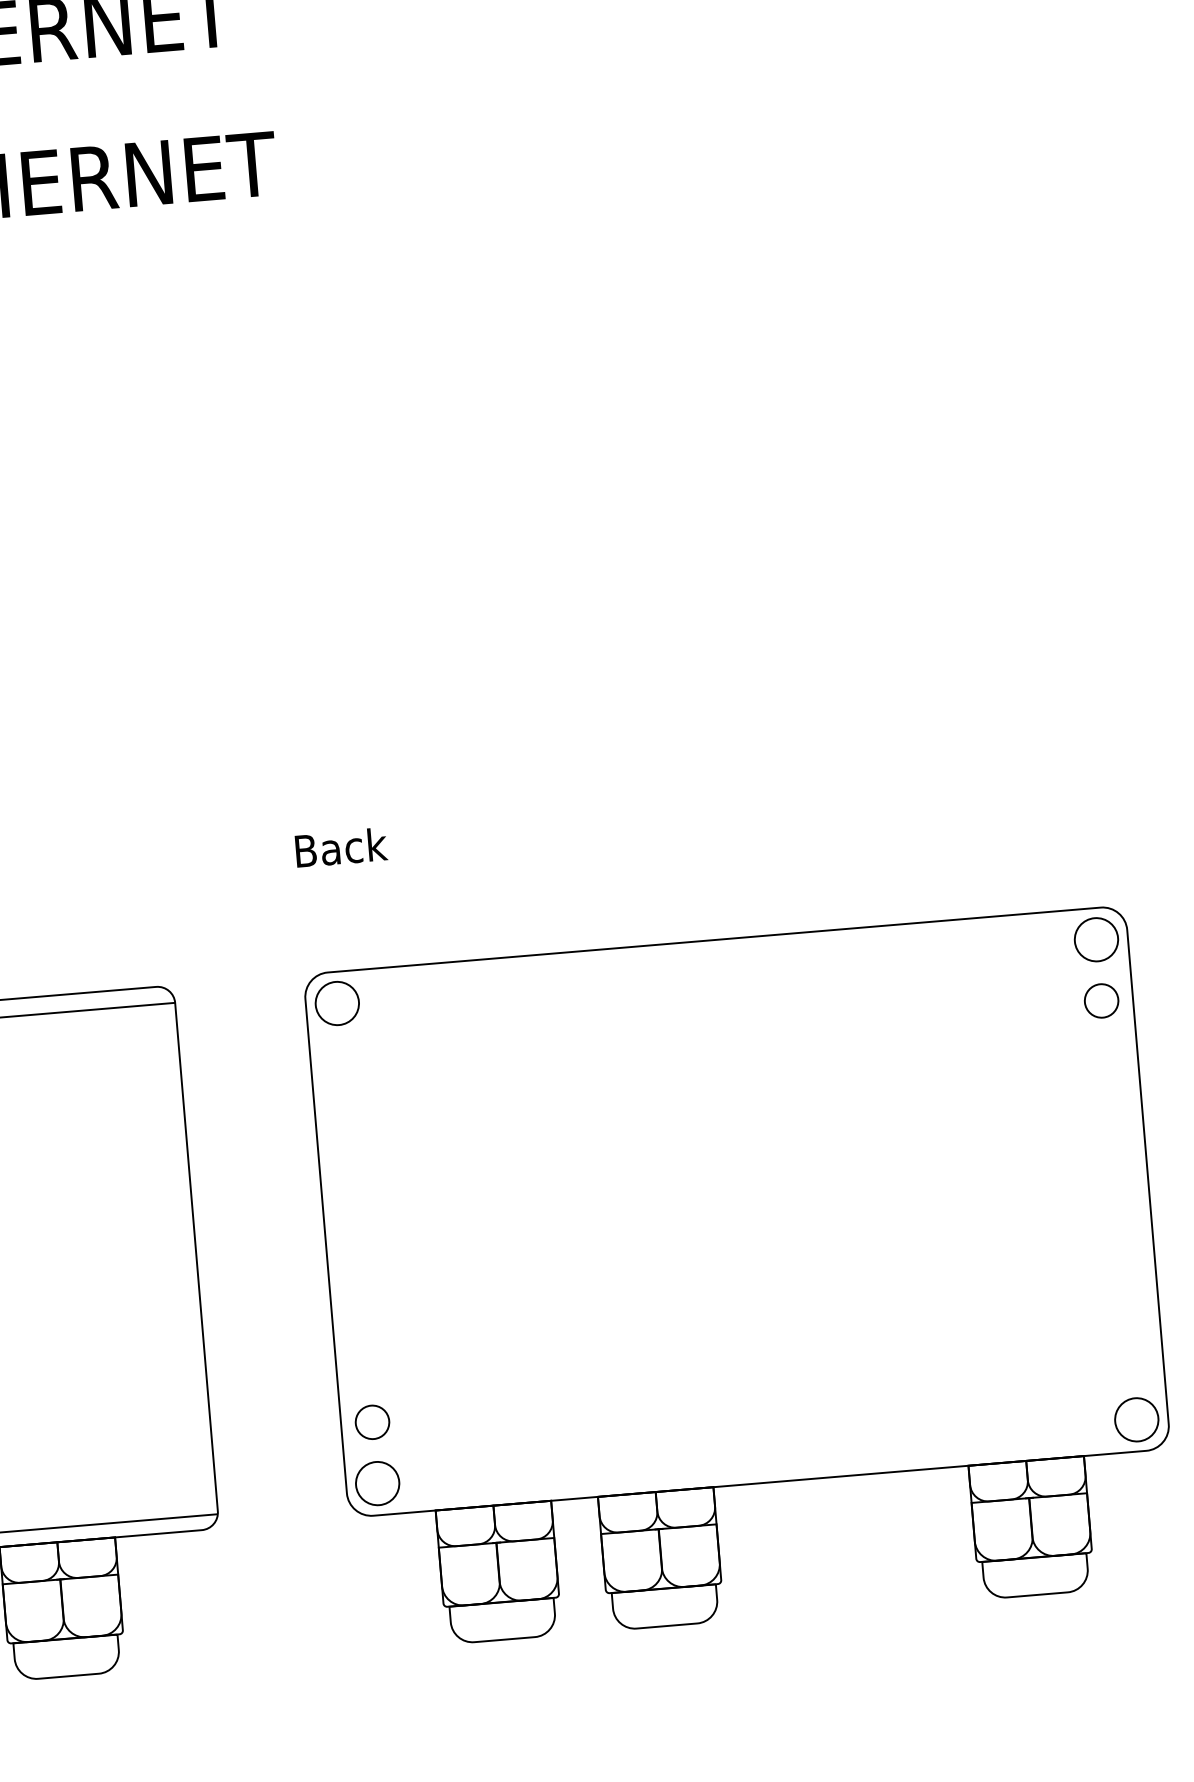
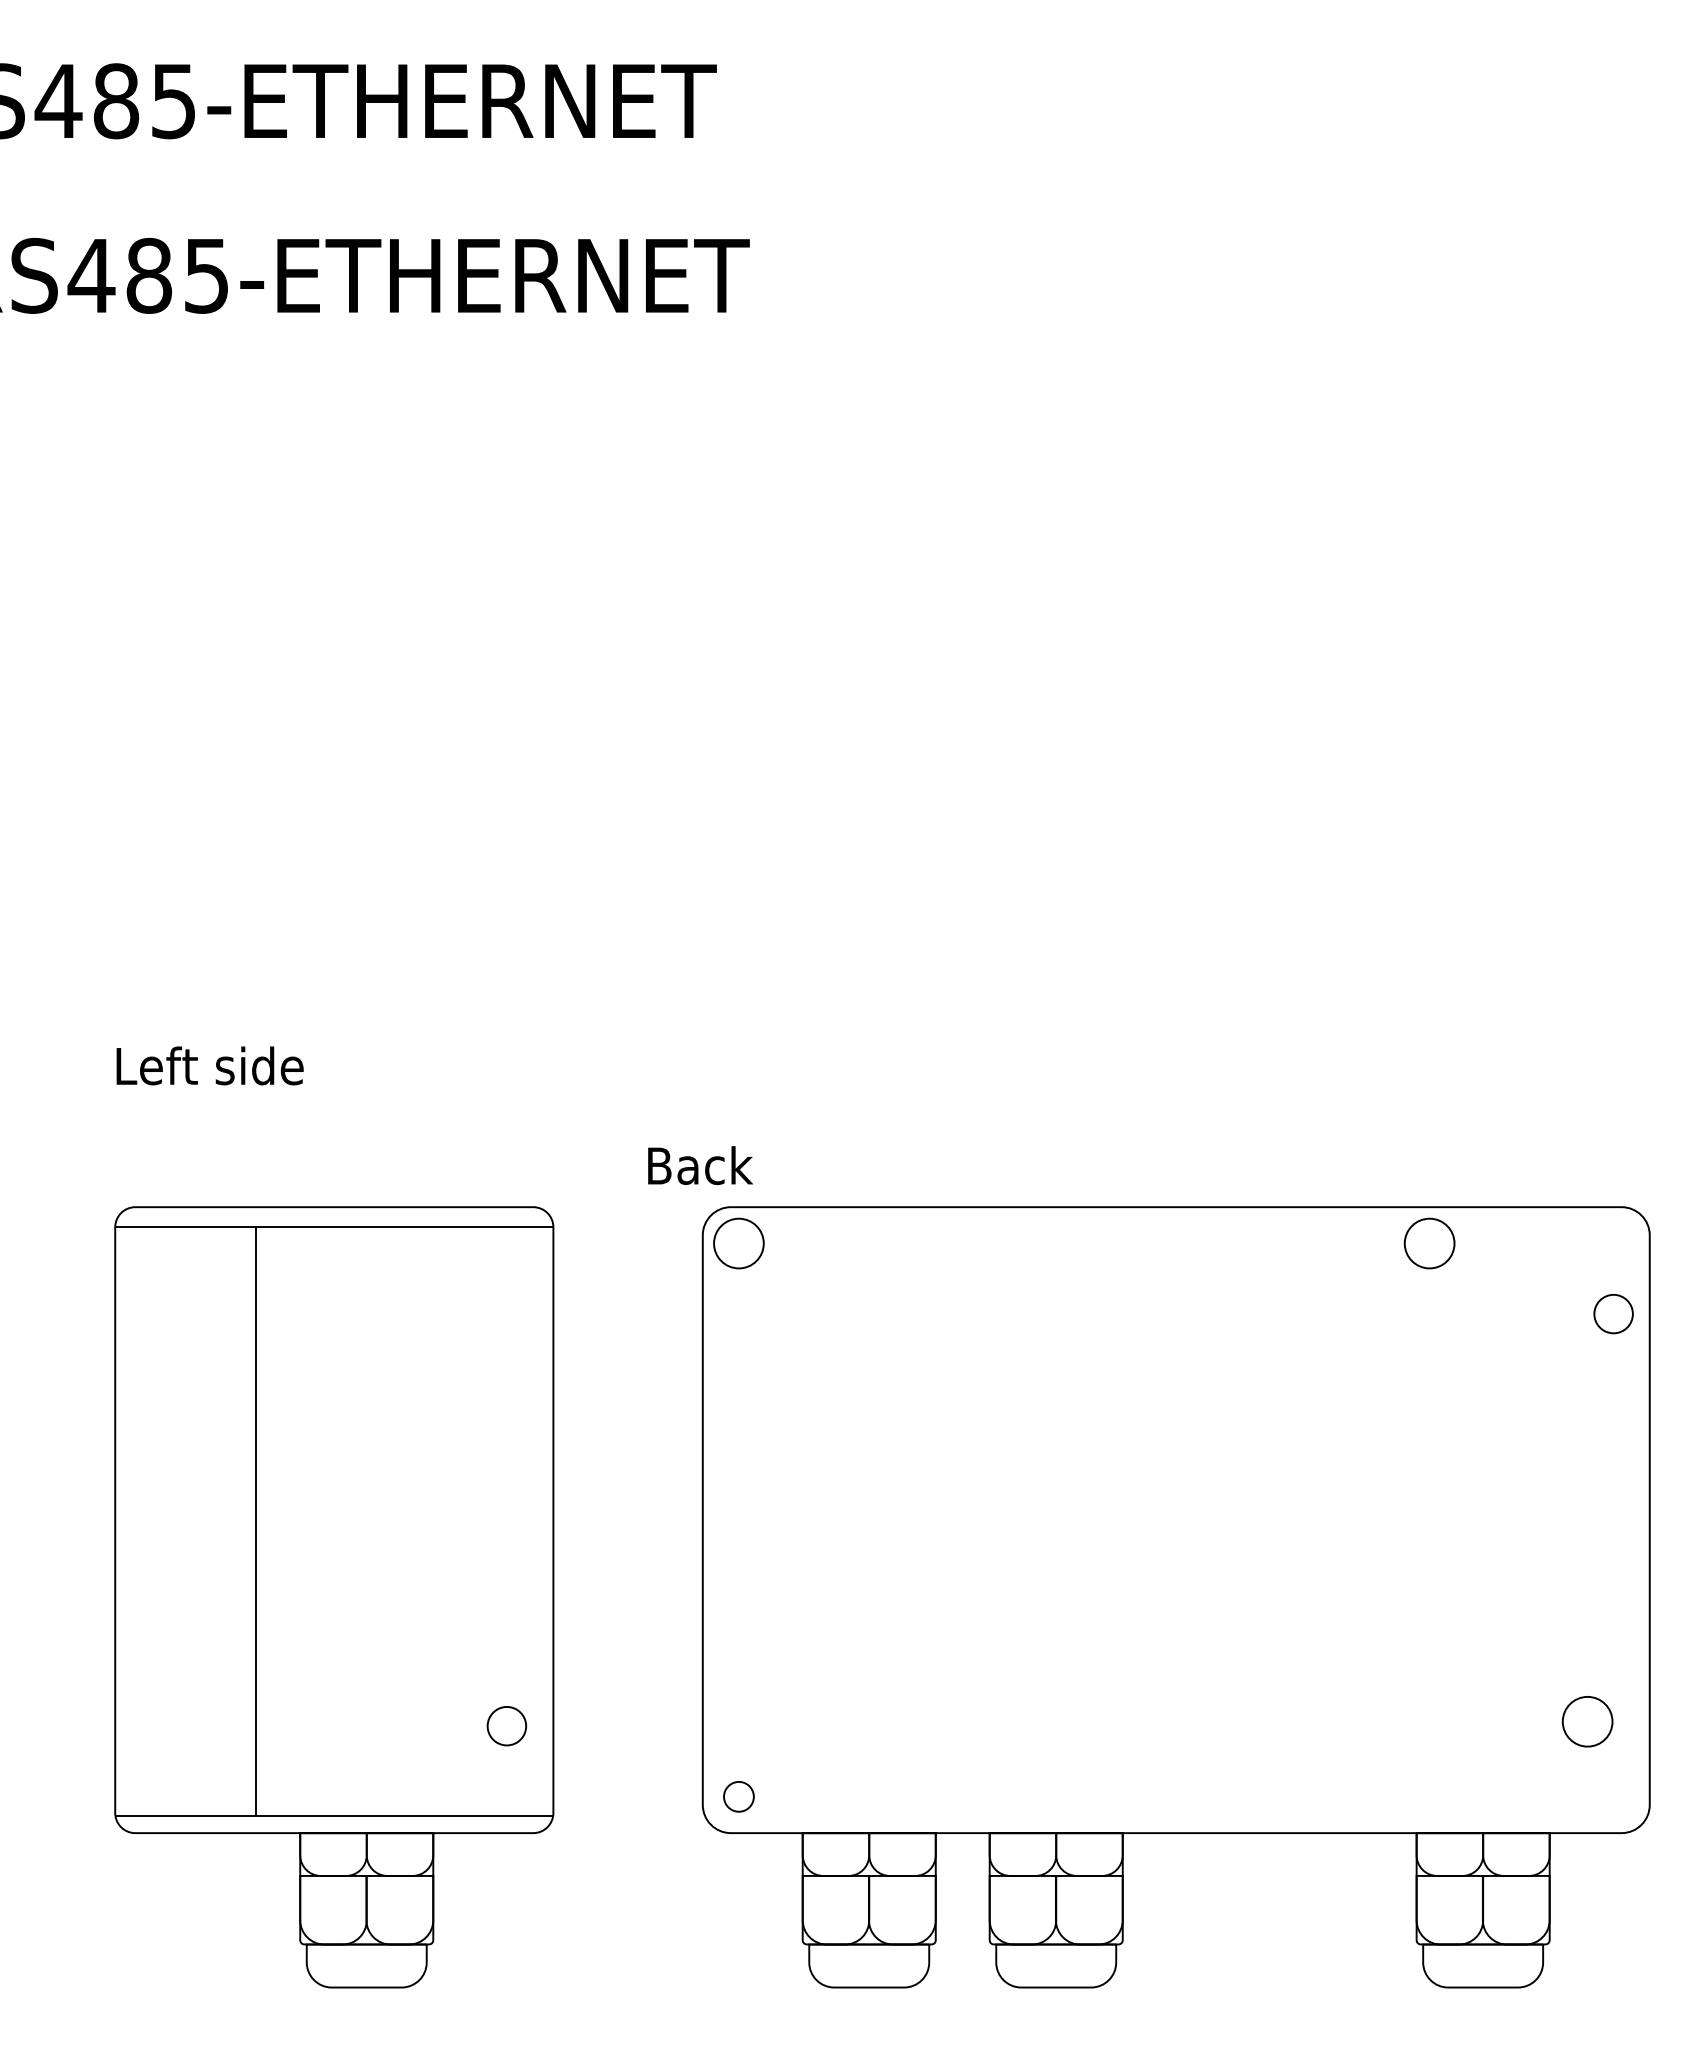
text: (341, 847) -> (700, 1165), moved
part: (1096, 939) -> (1429, 1243), moved
part: (1136, 1419) -> (1587, 1721), moved
part: (372, 1422) -> (506, 1726), moved
part: (377, 1483) -> (738, 1796), size x0.6

